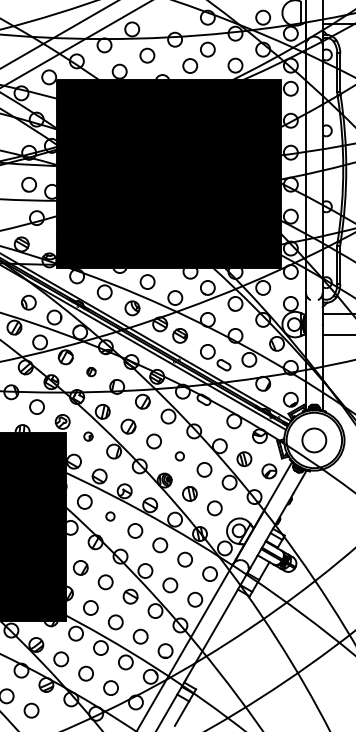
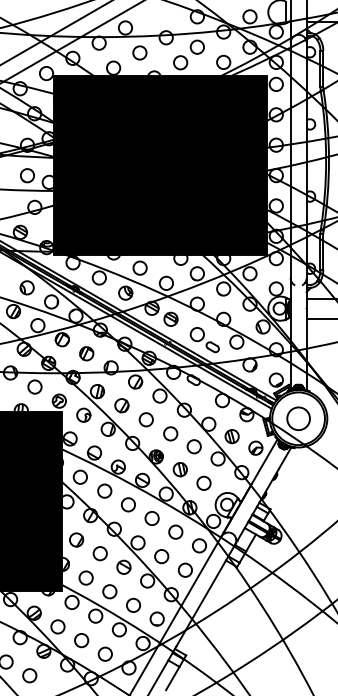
part: (91, 371) -> (86, 353), size x1.67
part: (88, 436) -> (83, 415), size x1.67
circle: (179, 456) -> (170, 434), size x1.67
circle: (110, 516) -> (104, 491), size x1.67

